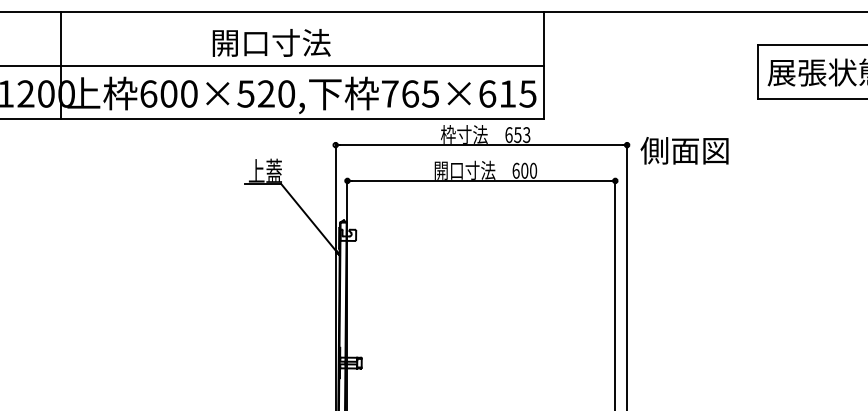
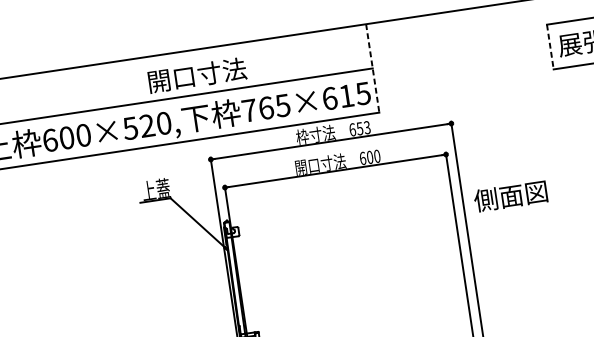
text: (271, 42) -> (197, 74), moved
line: (543, 65) -> (372, 68), solid -> dashed
line: (757, 72) -> (550, 47), solid -> dashed
text: (684, 150) -> (510, 196), moved

